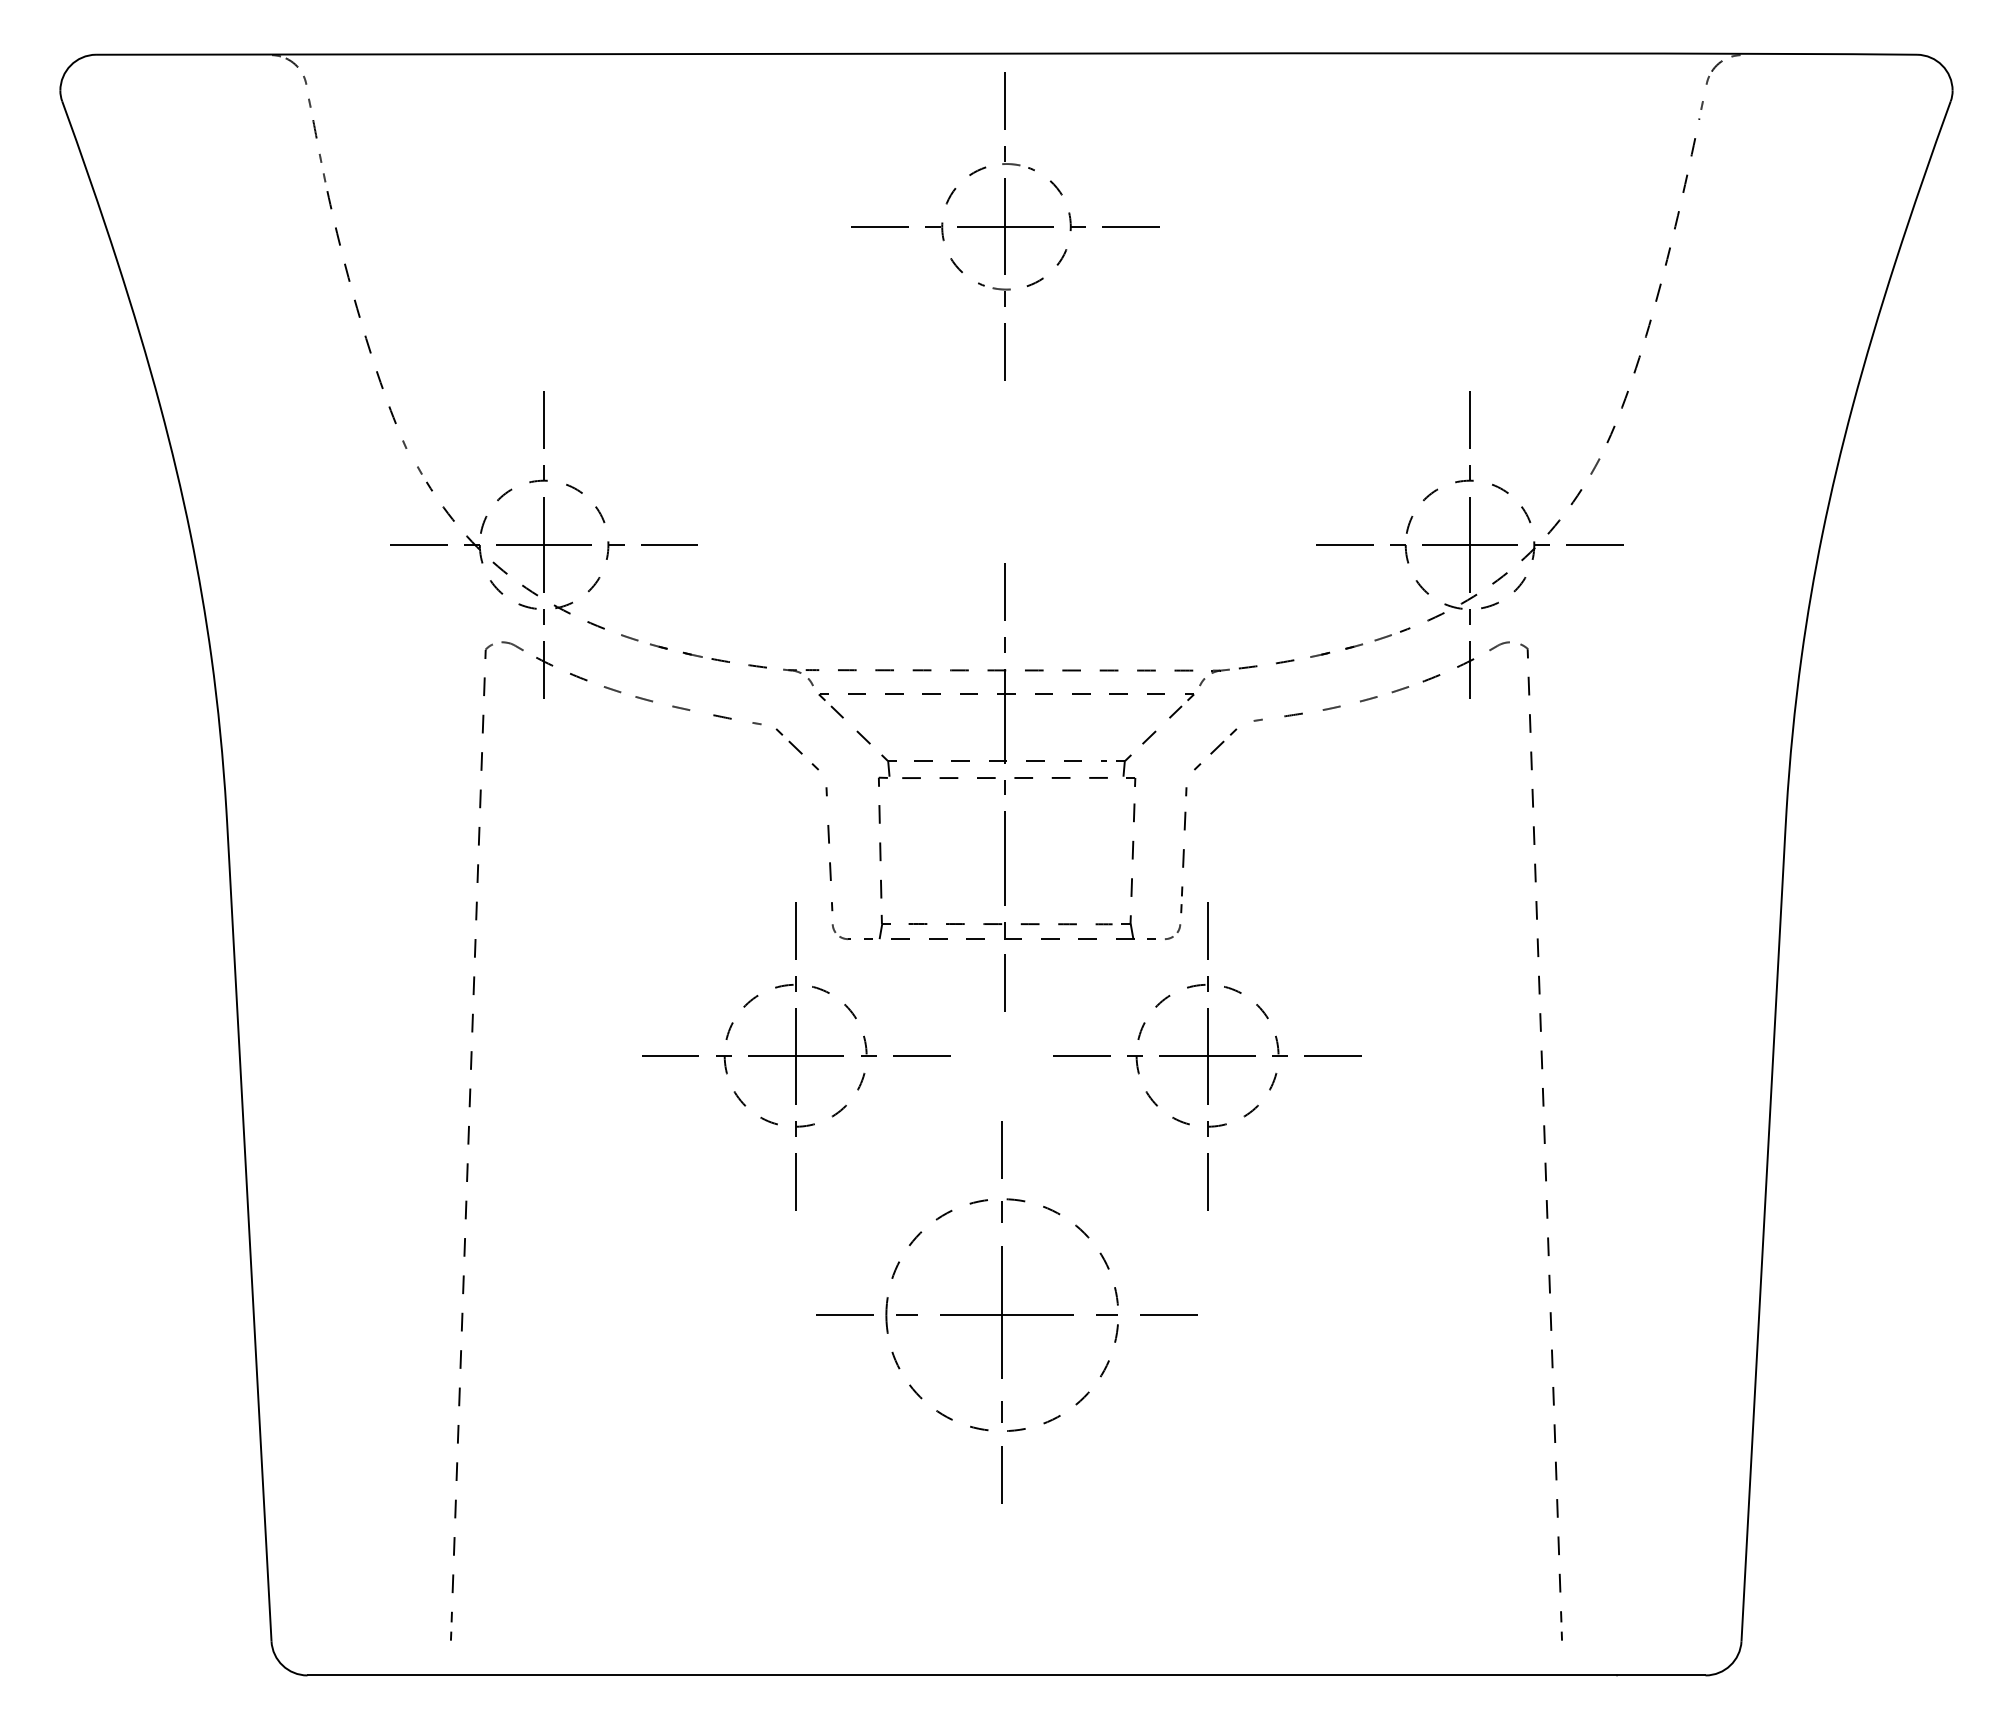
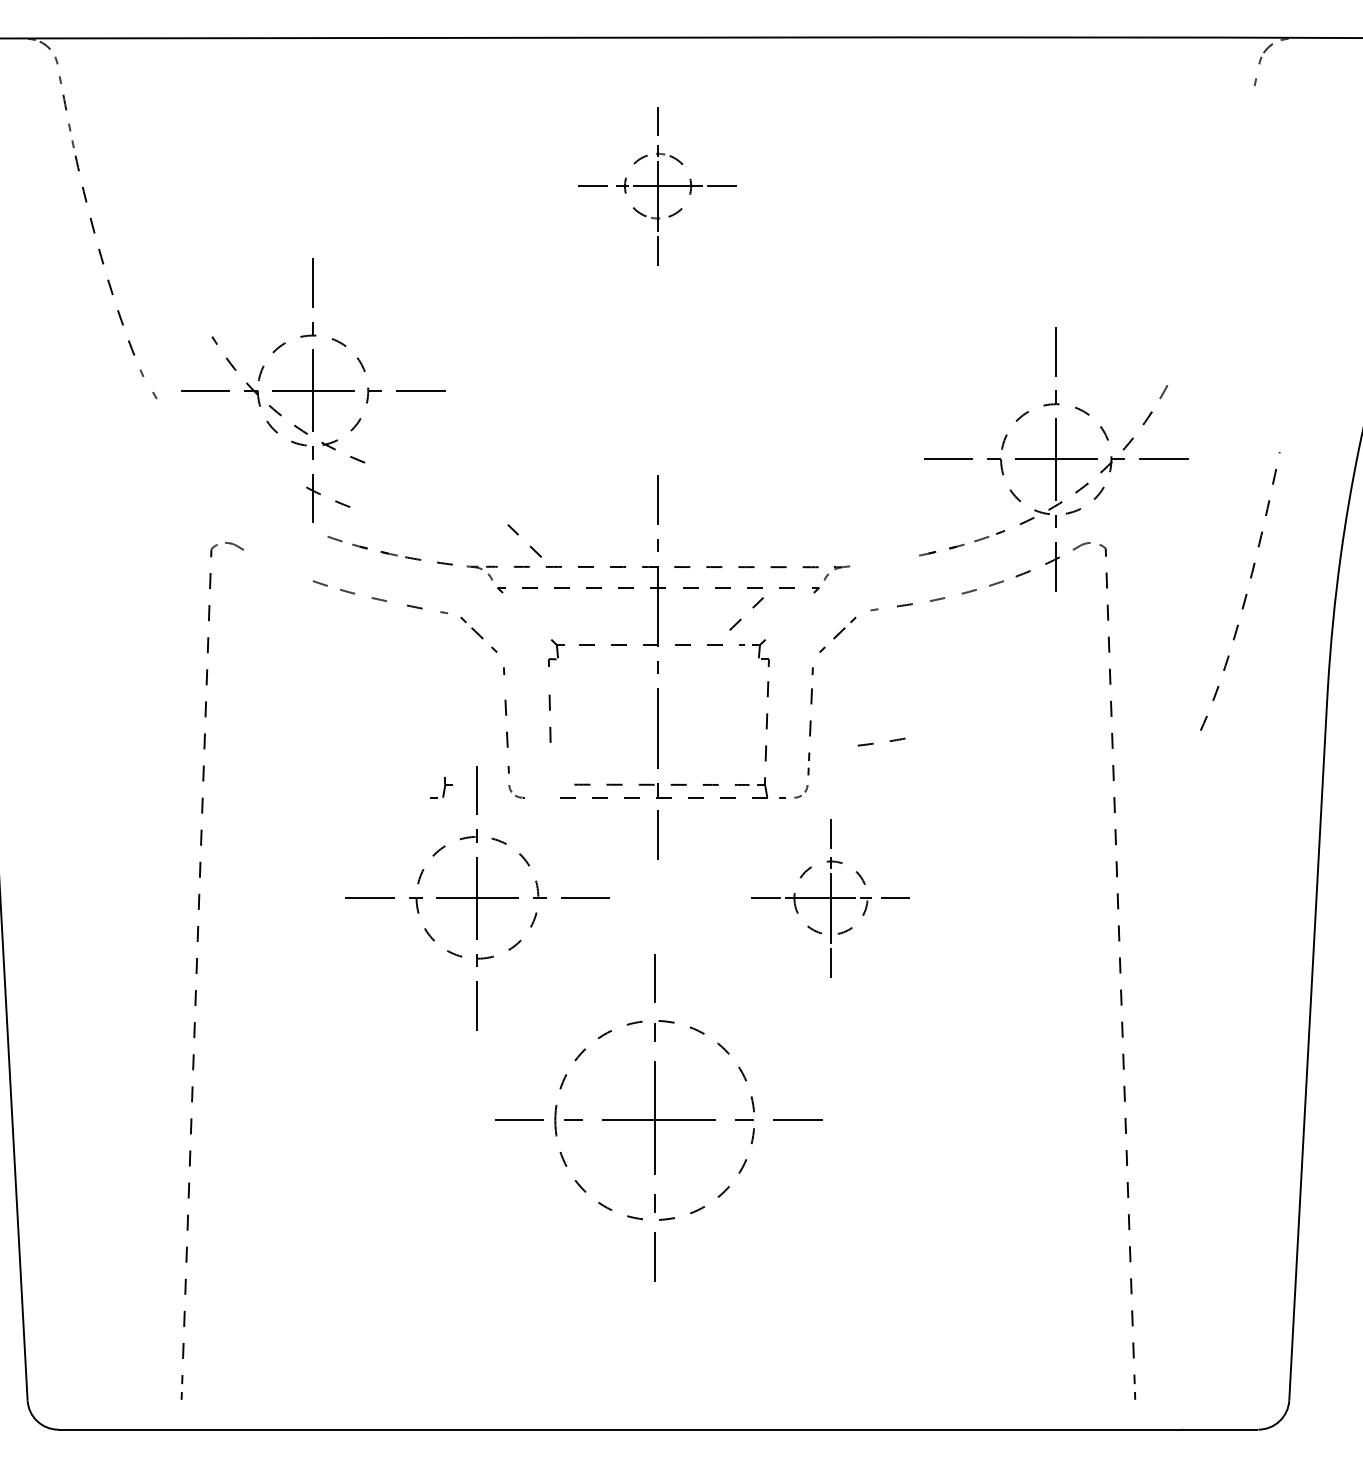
part: (1005, 226) -> (657, 186), size x0.6
part: (1659, 284) -> (1245, 594), moved
part: (543, 544) -> (312, 390), moved
part: (1257, 665) -> (873, 743), moved
part: (843, 718) -> (518, 535), moved
part: (1169, 718) -> (752, 608), moved
part: (995, 777) -> (648, 658), removed
part: (880, 851) -> (550, 722), size x0.7
part: (877, 927) -> (441, 787), moved
part: (1207, 1056) -> (830, 898), size x0.6

